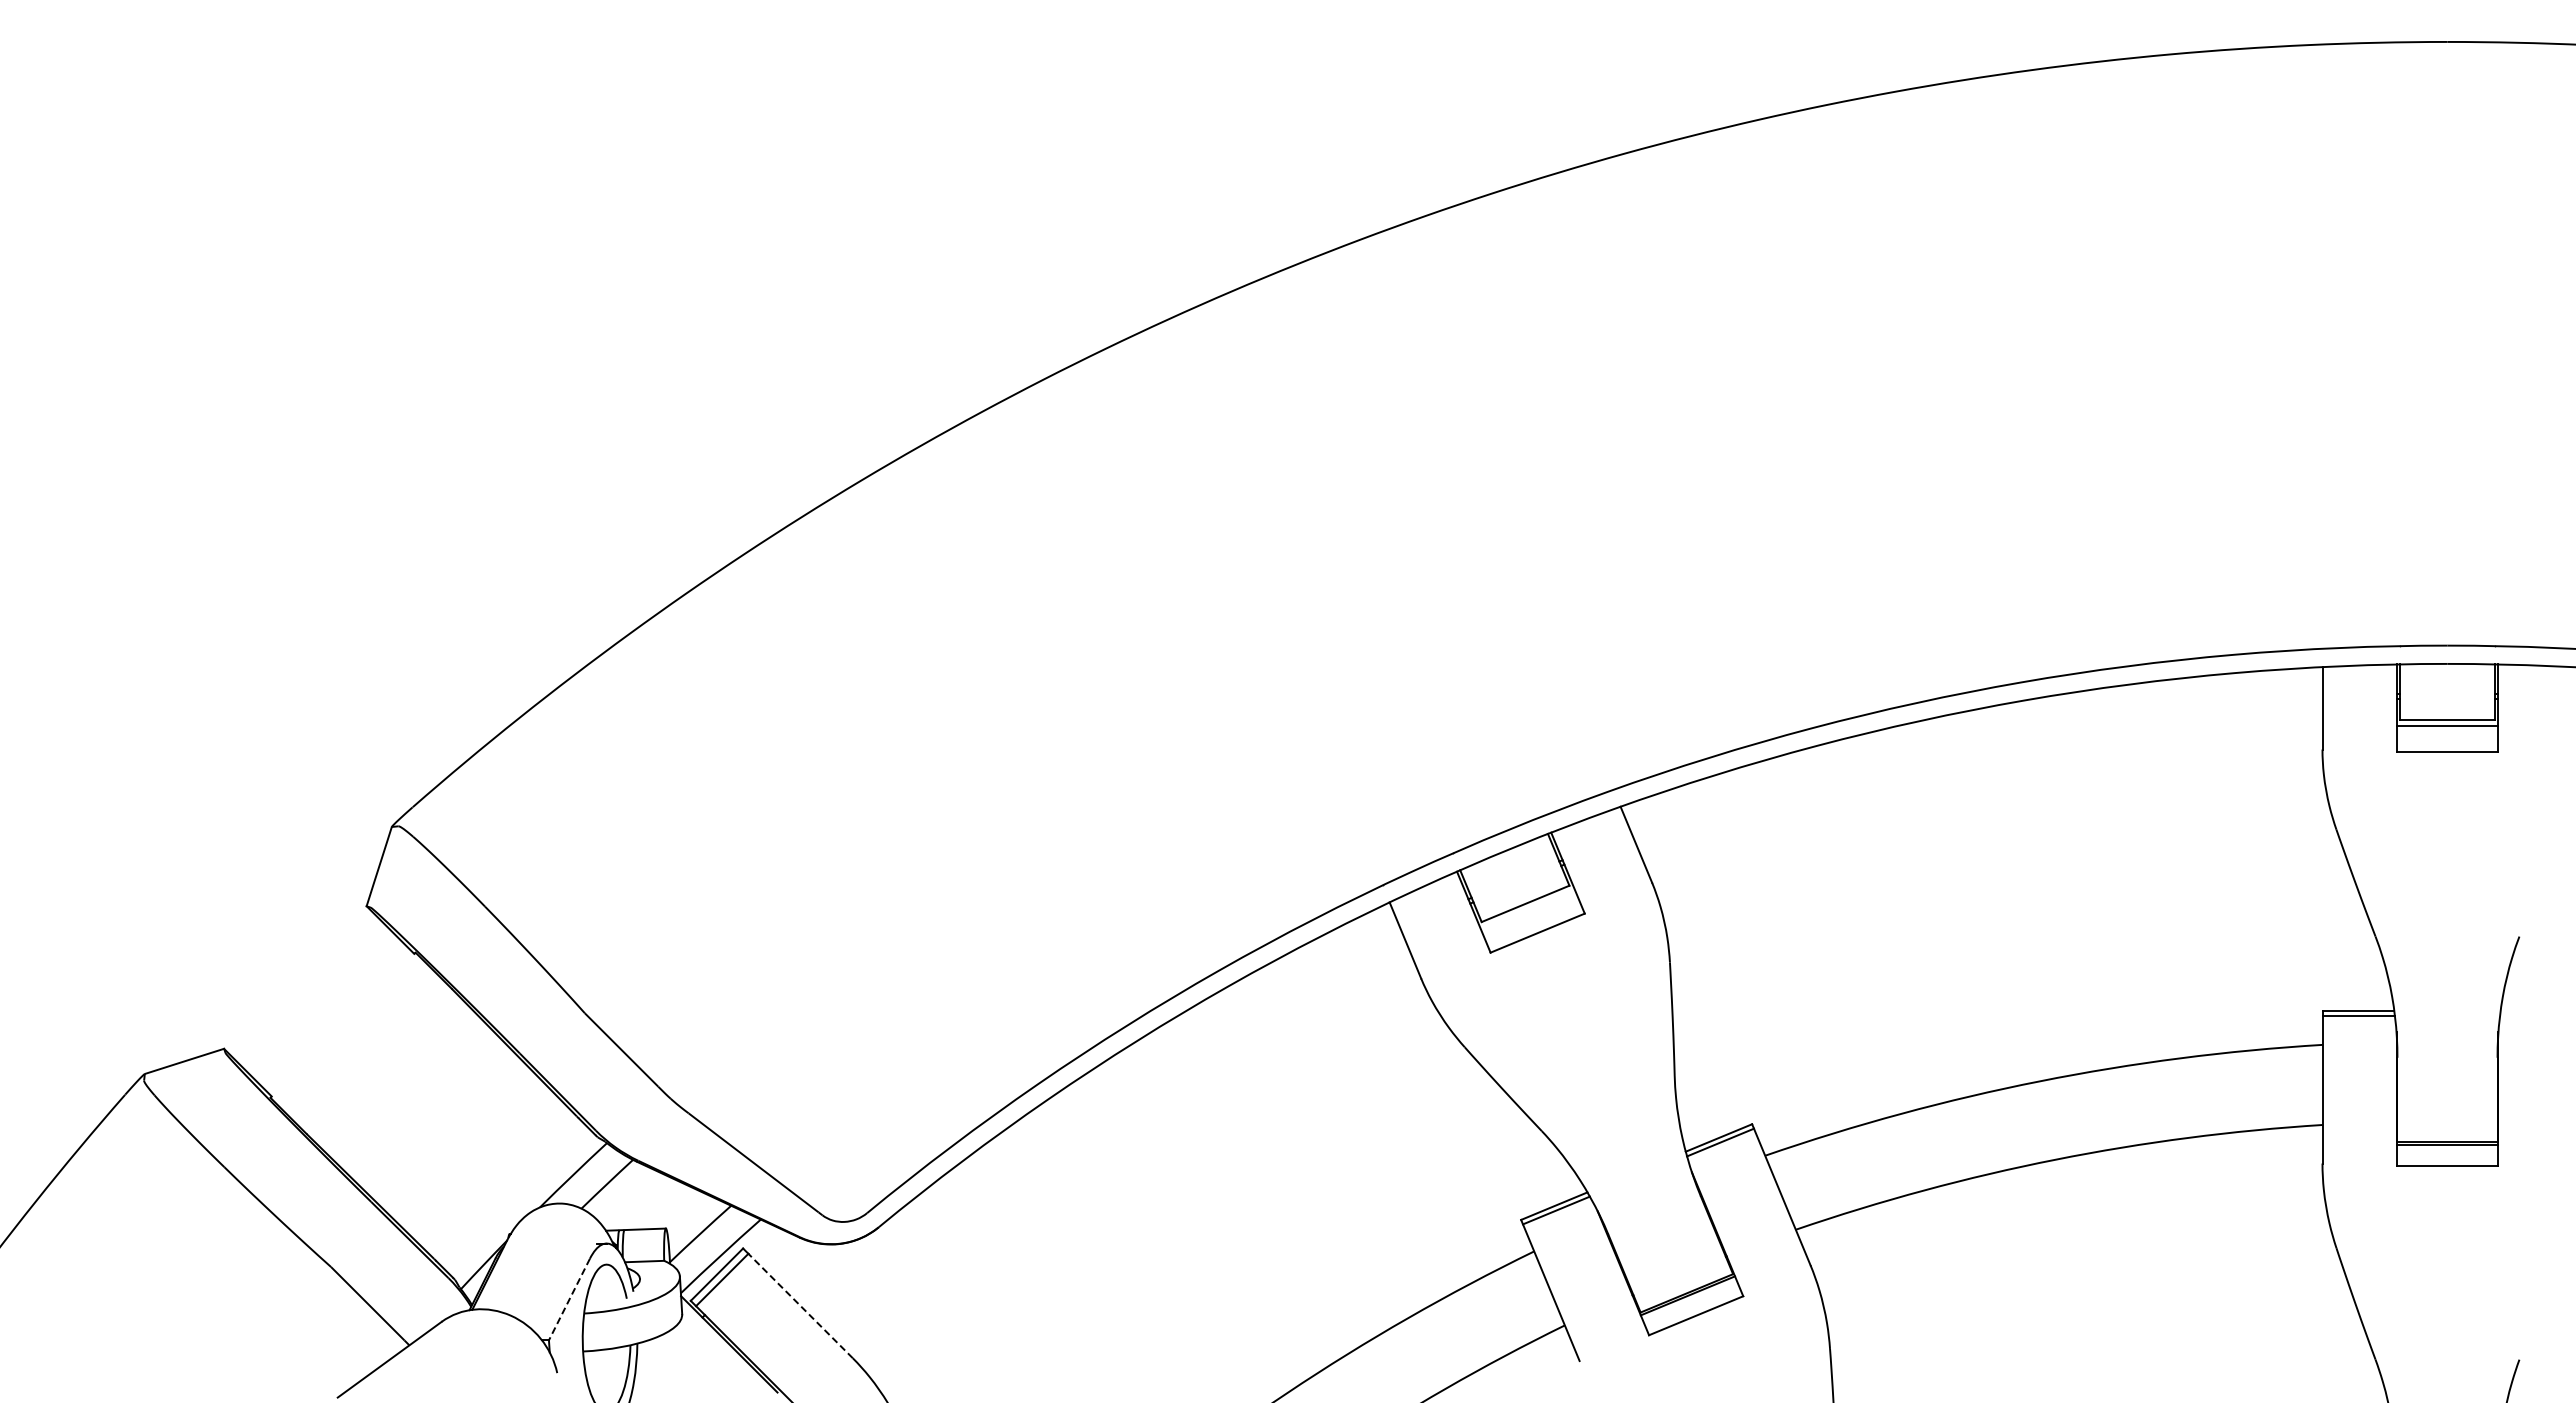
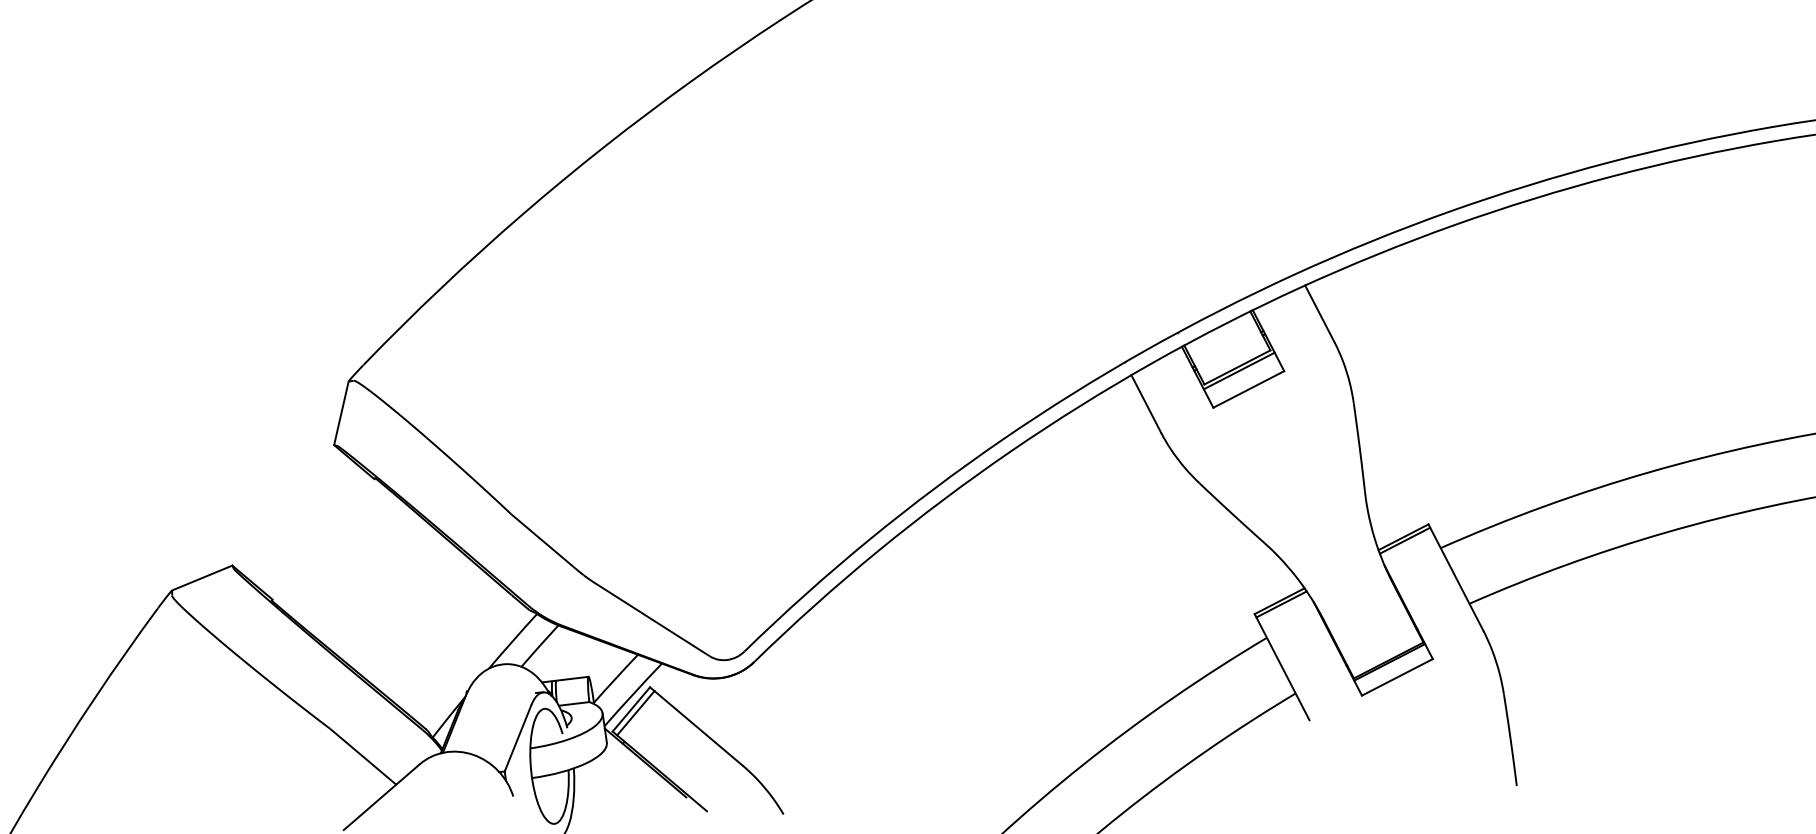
line: (1527, 908) -> (1239, 370), added
line: (569, 1299) -> (518, 738), dashed -> solid
line: (800, 1306) -> (698, 728), dashed -> solid

